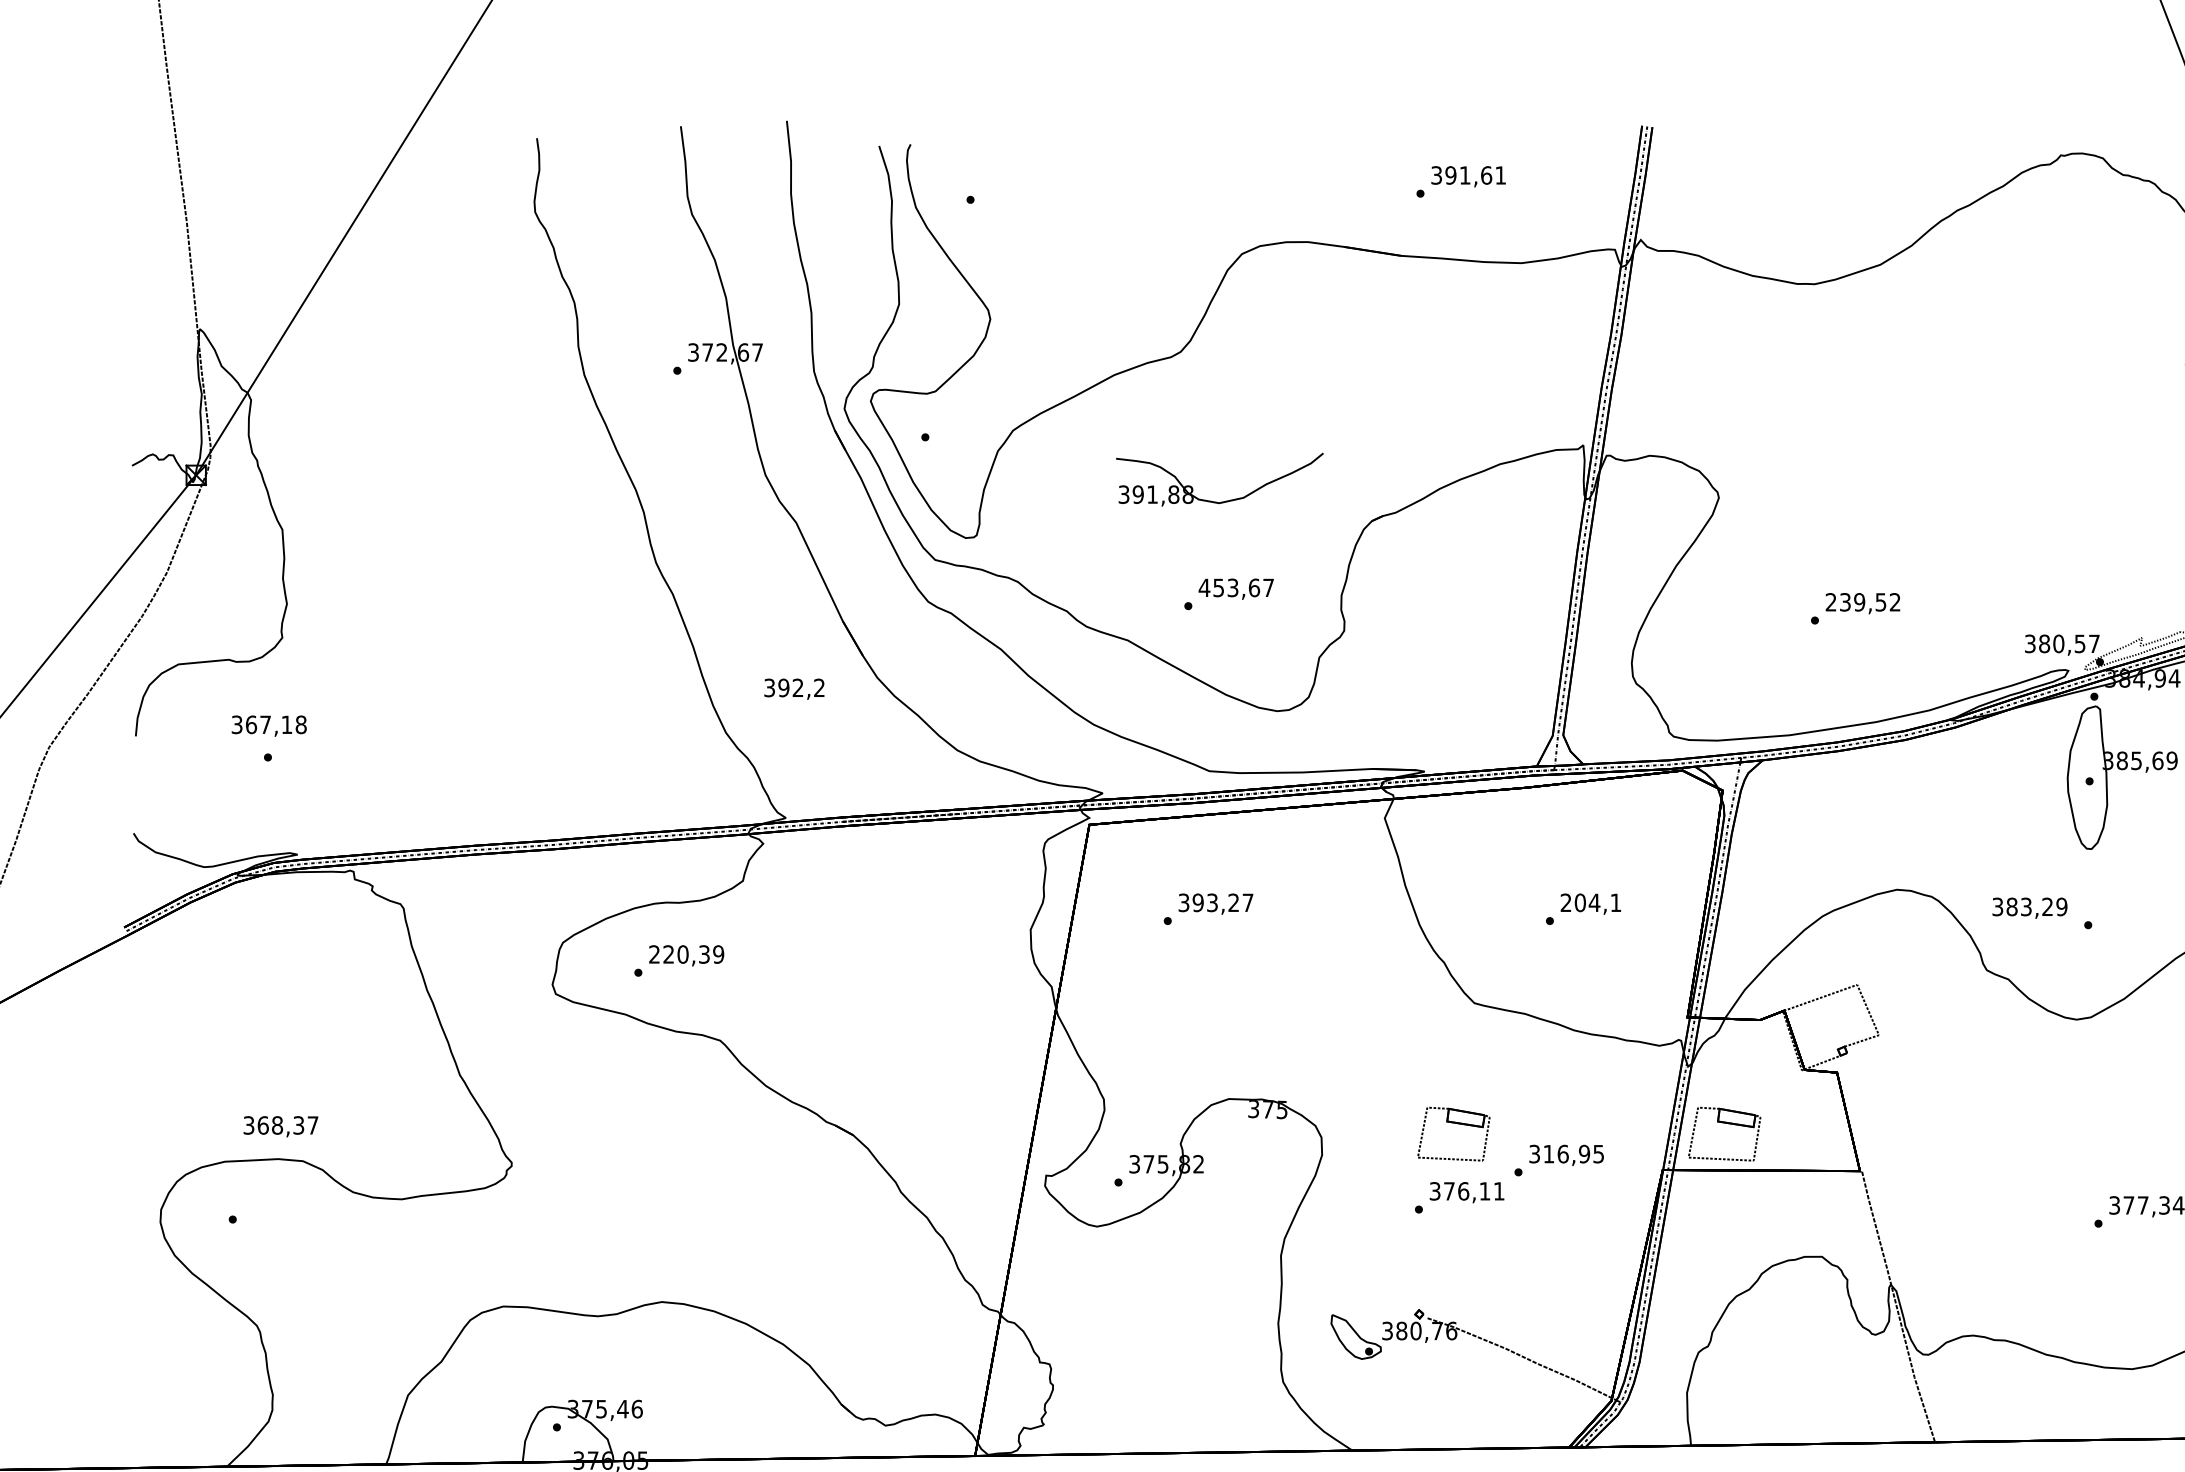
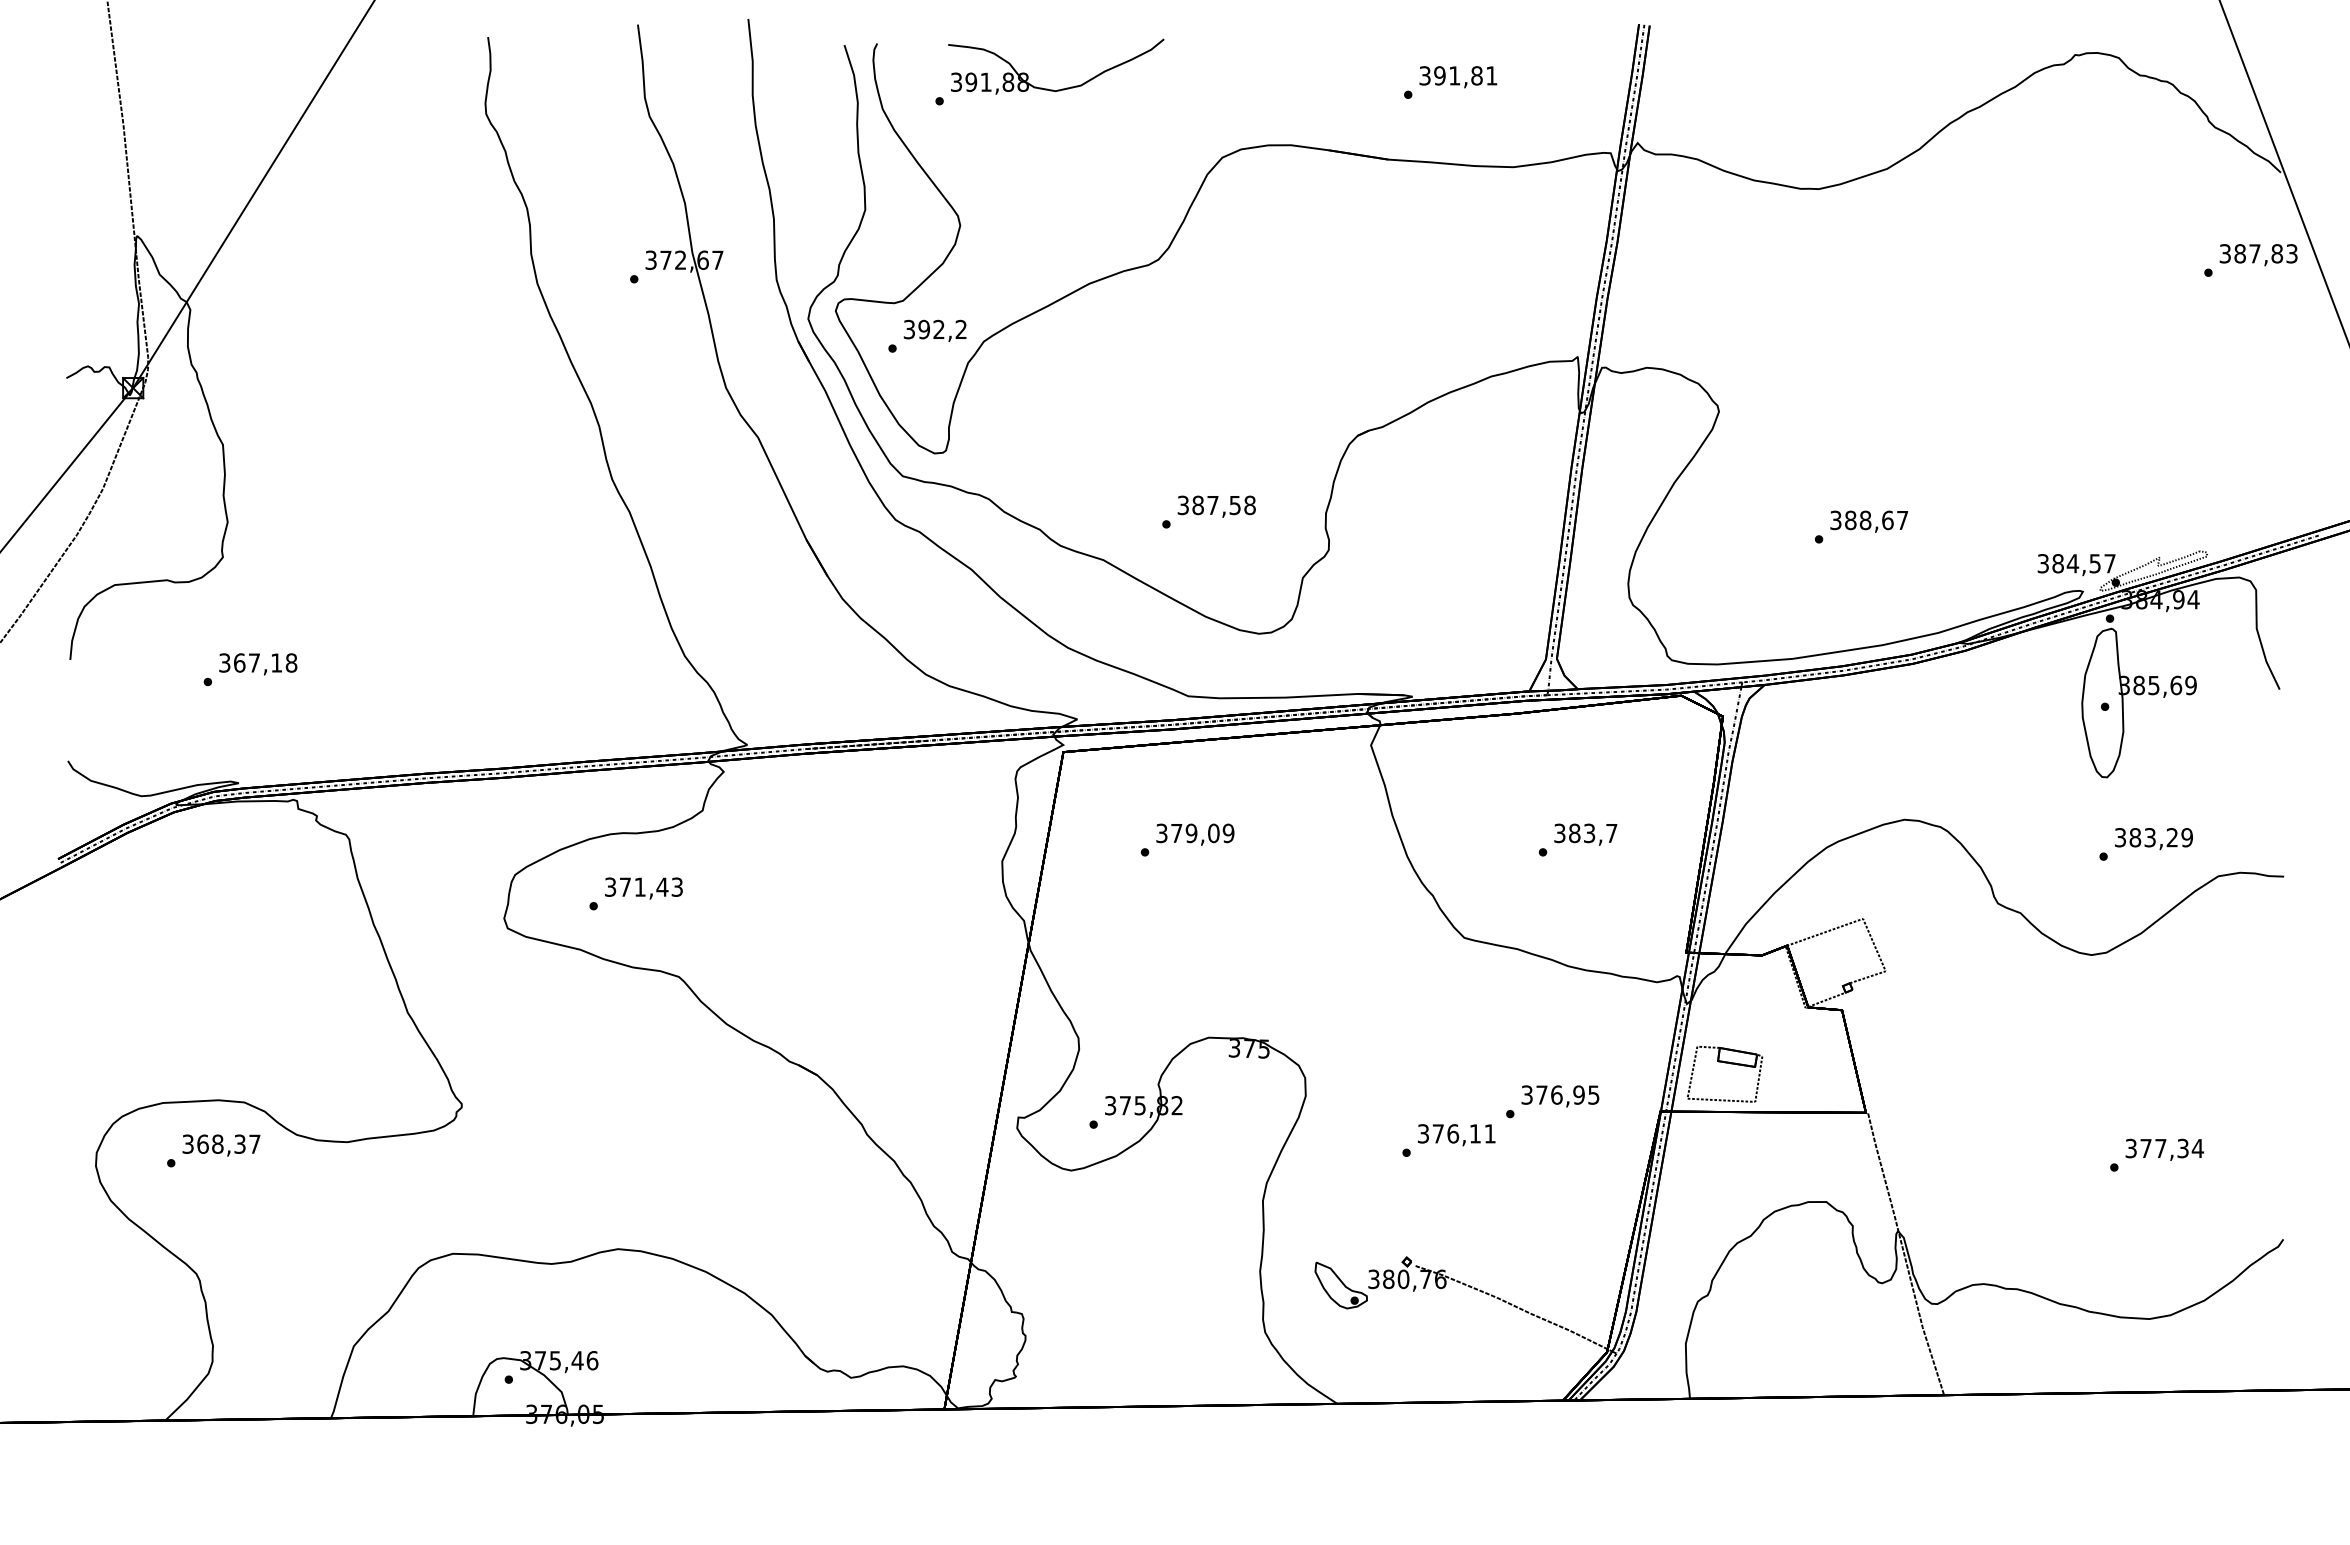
text: (1486, 175) -> (1476, 75), 391,61 -> 391,81
part: (1225, 500) -> (1062, 88), moved
text: (1236, 588) -> (1216, 505), 453,67 -> 387,58
text: (1863, 602) -> (1869, 520), 239,52 -> 388,67
text: (2058, 643) -> (2072, 563), 380,57 -> 384,57
text: (793, 688) -> (934, 330), moved
text: (269, 726) -> (258, 664), moved
text: (1222, 902) -> (1202, 833), 393,27 -> 379,09
text: (1590, 902) -> (1585, 833), 204,1 -> 383,7
text: (2029, 908) -> (2153, 839), moved
text: (687, 953) -> (644, 886), 220,39 -> 371,43
part: (1454, 1123) -> (1443, 1063), removed
text: (281, 1126) -> (221, 1145), moved
text: (1548, 1153) -> (1541, 1094), 316,95 -> 376,95

